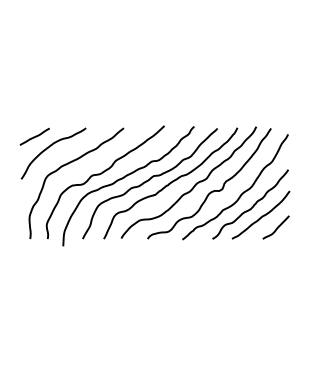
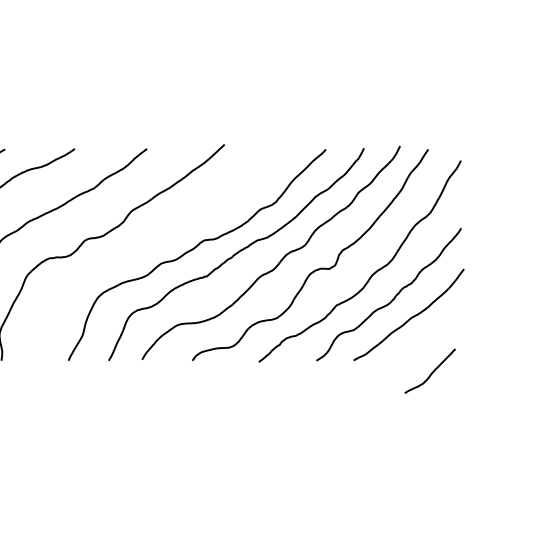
curve: (124, 178) -> (148, 245), removed
curve: (276, 227) -> (430, 371), moved

